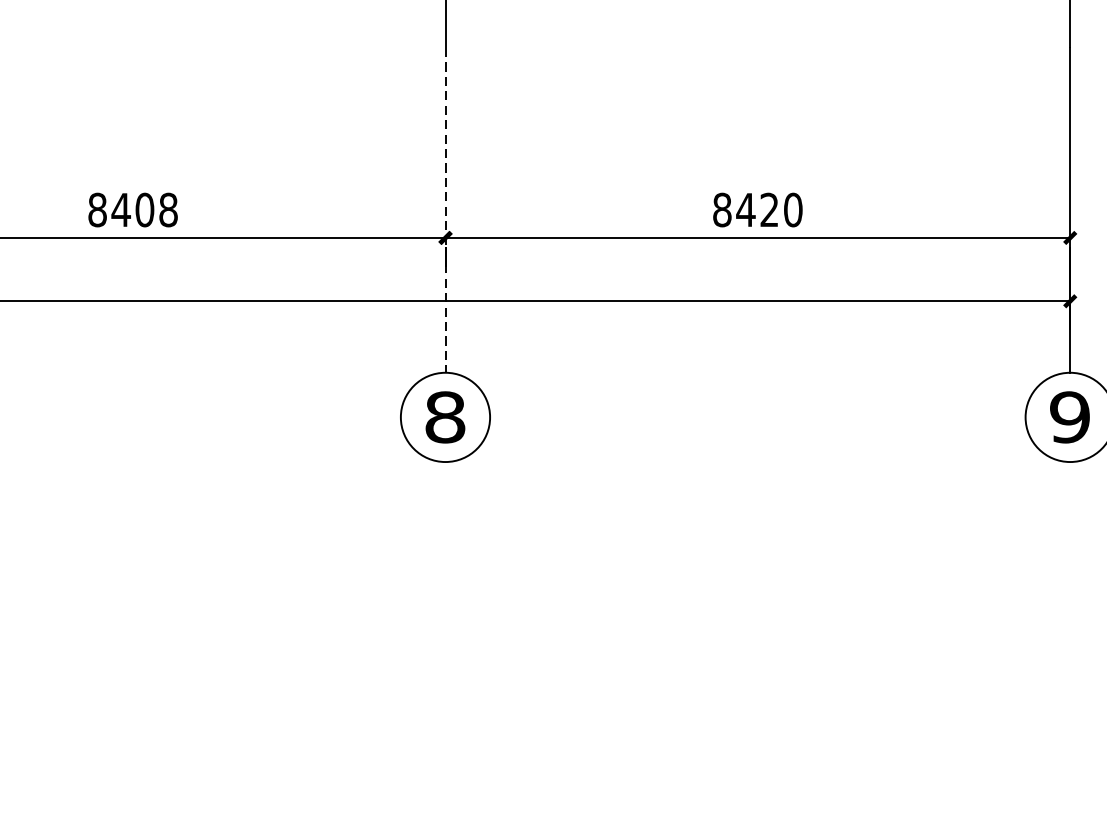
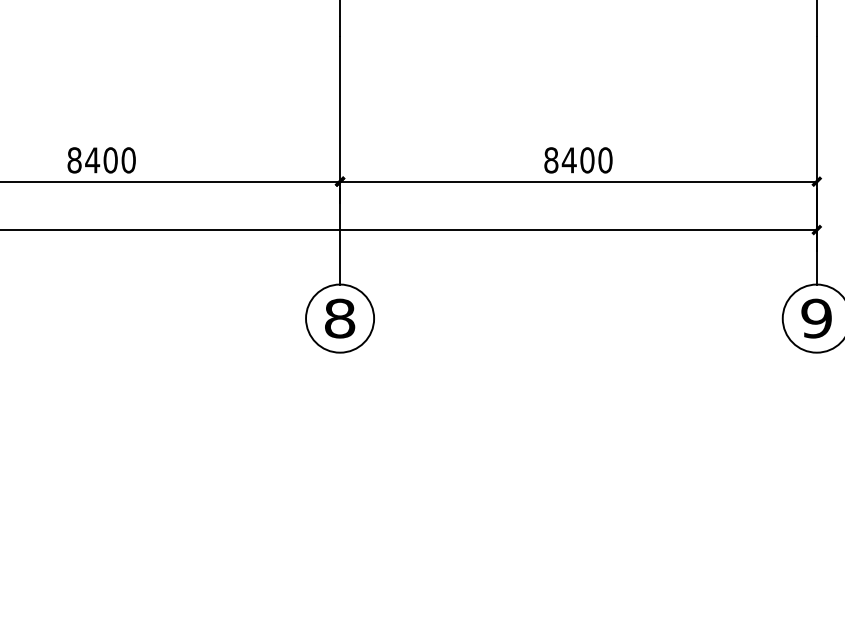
text: (168, 210) -> (128, 160), 8408 -> 8400
line: (446, 210) -> (340, 160), dashed -> solid
text: (769, 210) -> (587, 160), 8420 -> 8400

